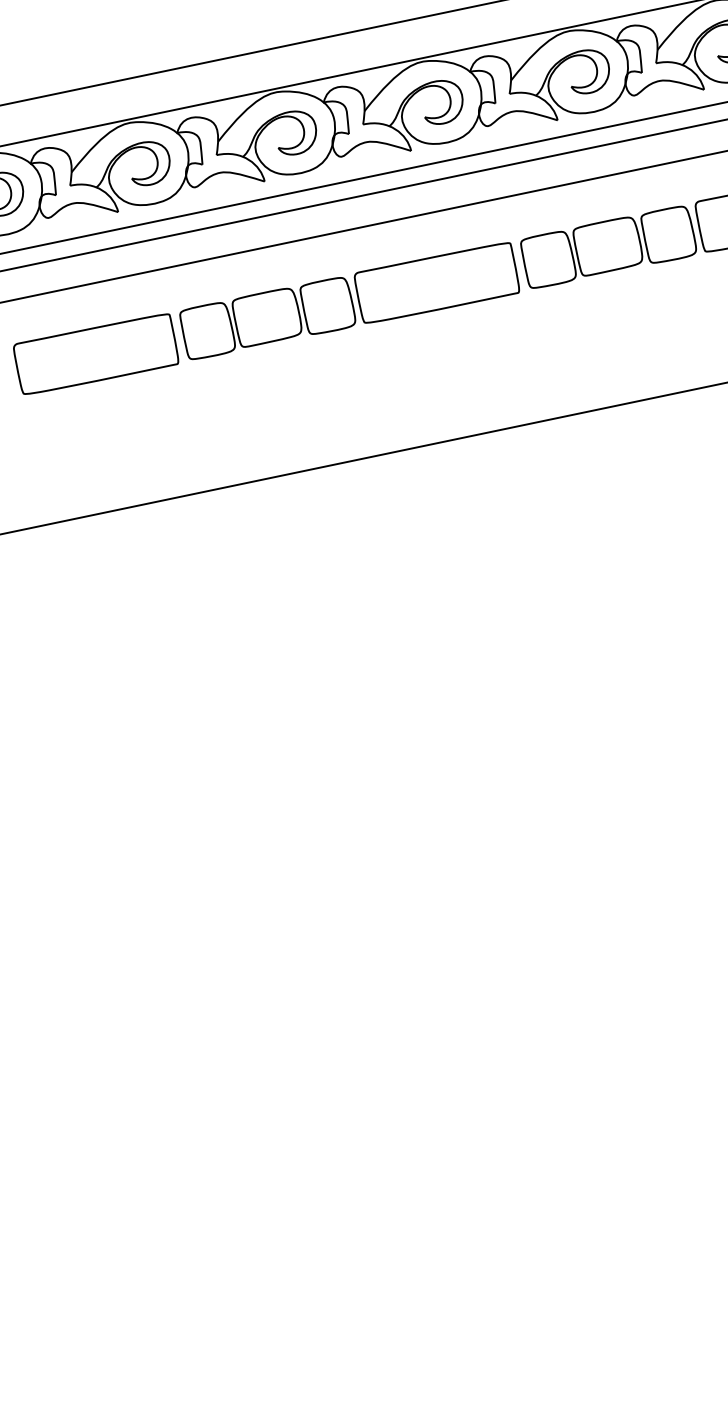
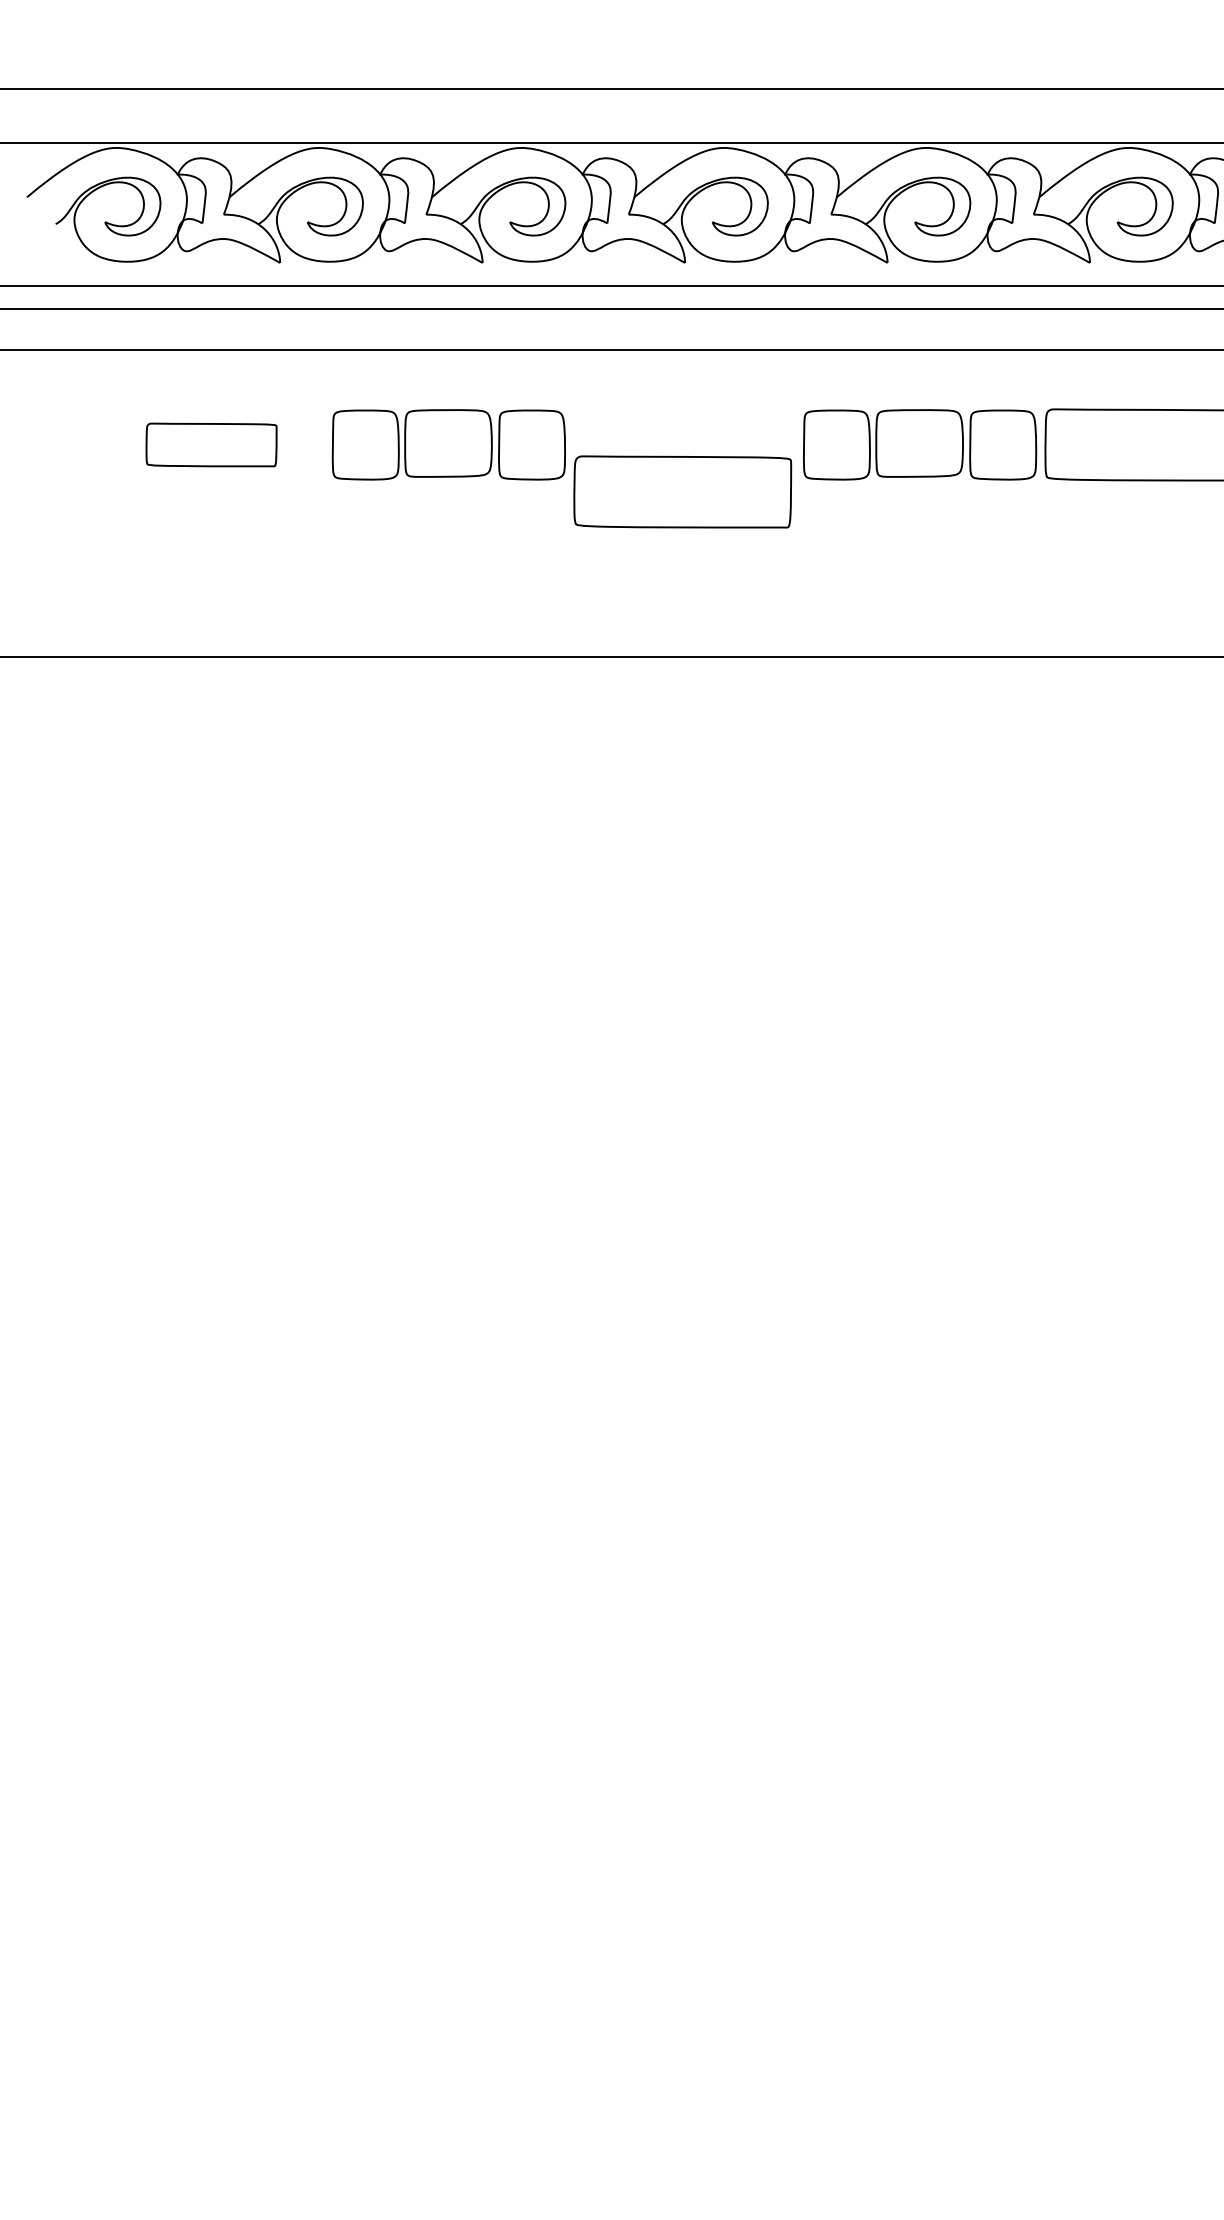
part: (436, 282) -> (682, 491), moved
part: (95, 353) -> (211, 444), size x0.6

